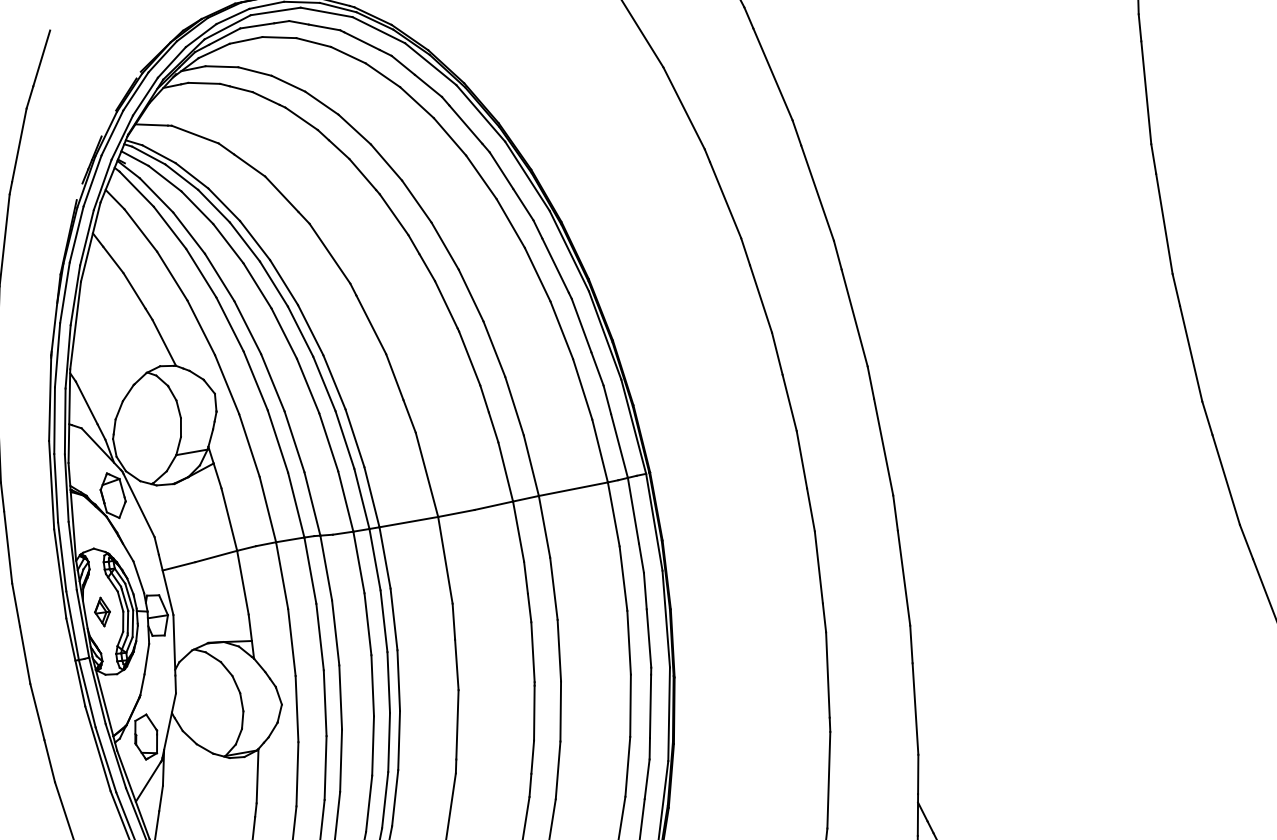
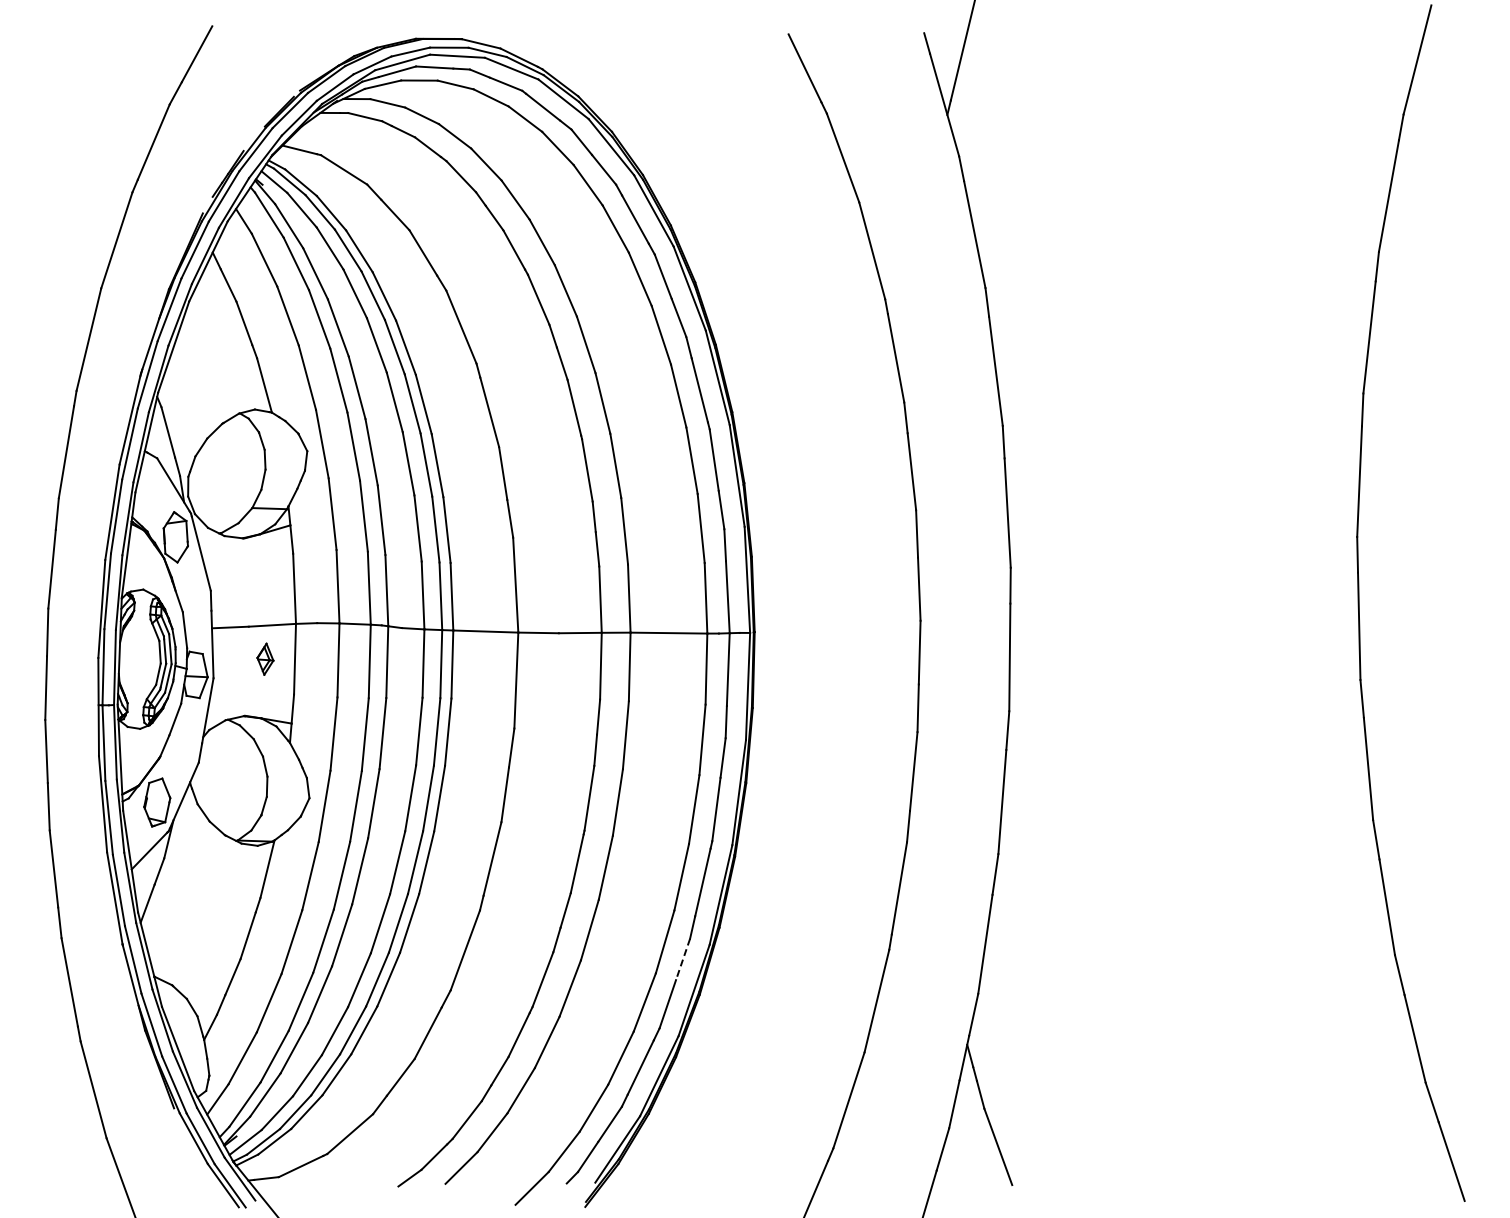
part: (102, 611) -> (265, 658), moved
line: (647, 779) -> (683, 959), solid -> dashed

